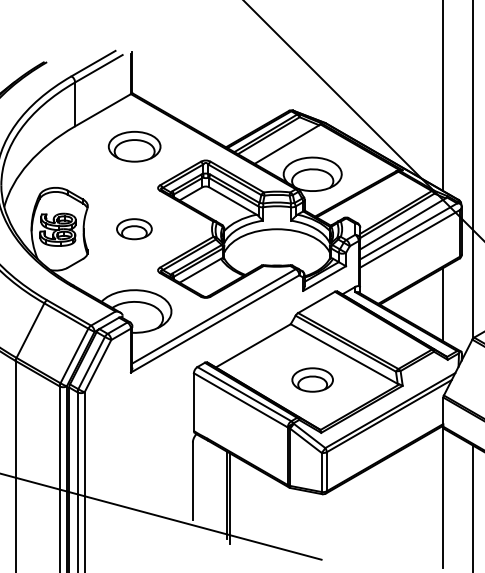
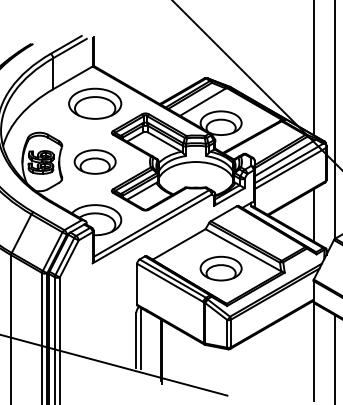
part: (134, 146) -> (95, 103), size x1.43
part: (133, 228) -> (94, 161), size x1.67
part: (311, 379) -> (220, 268), size x1.43
line: (198, 478) -> (140, 338), added

